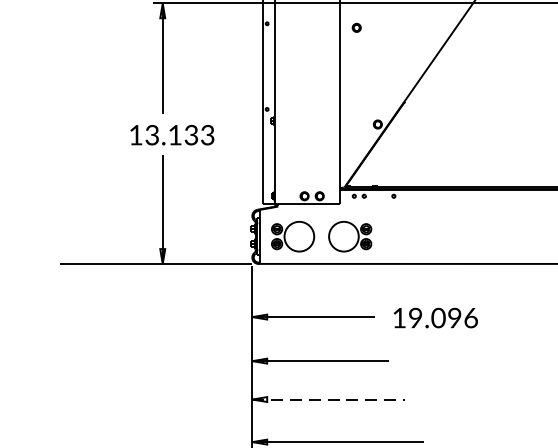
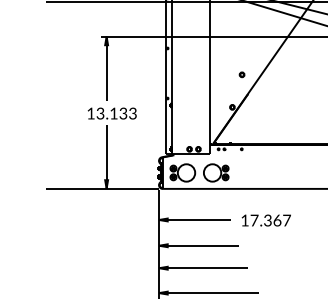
part: (355, 27) -> (241, 74), moved
text: (442, 317) -> (270, 220), 19.096 -> 17.367
line: (328, 400) -> (203, 268), dashed -> solid

